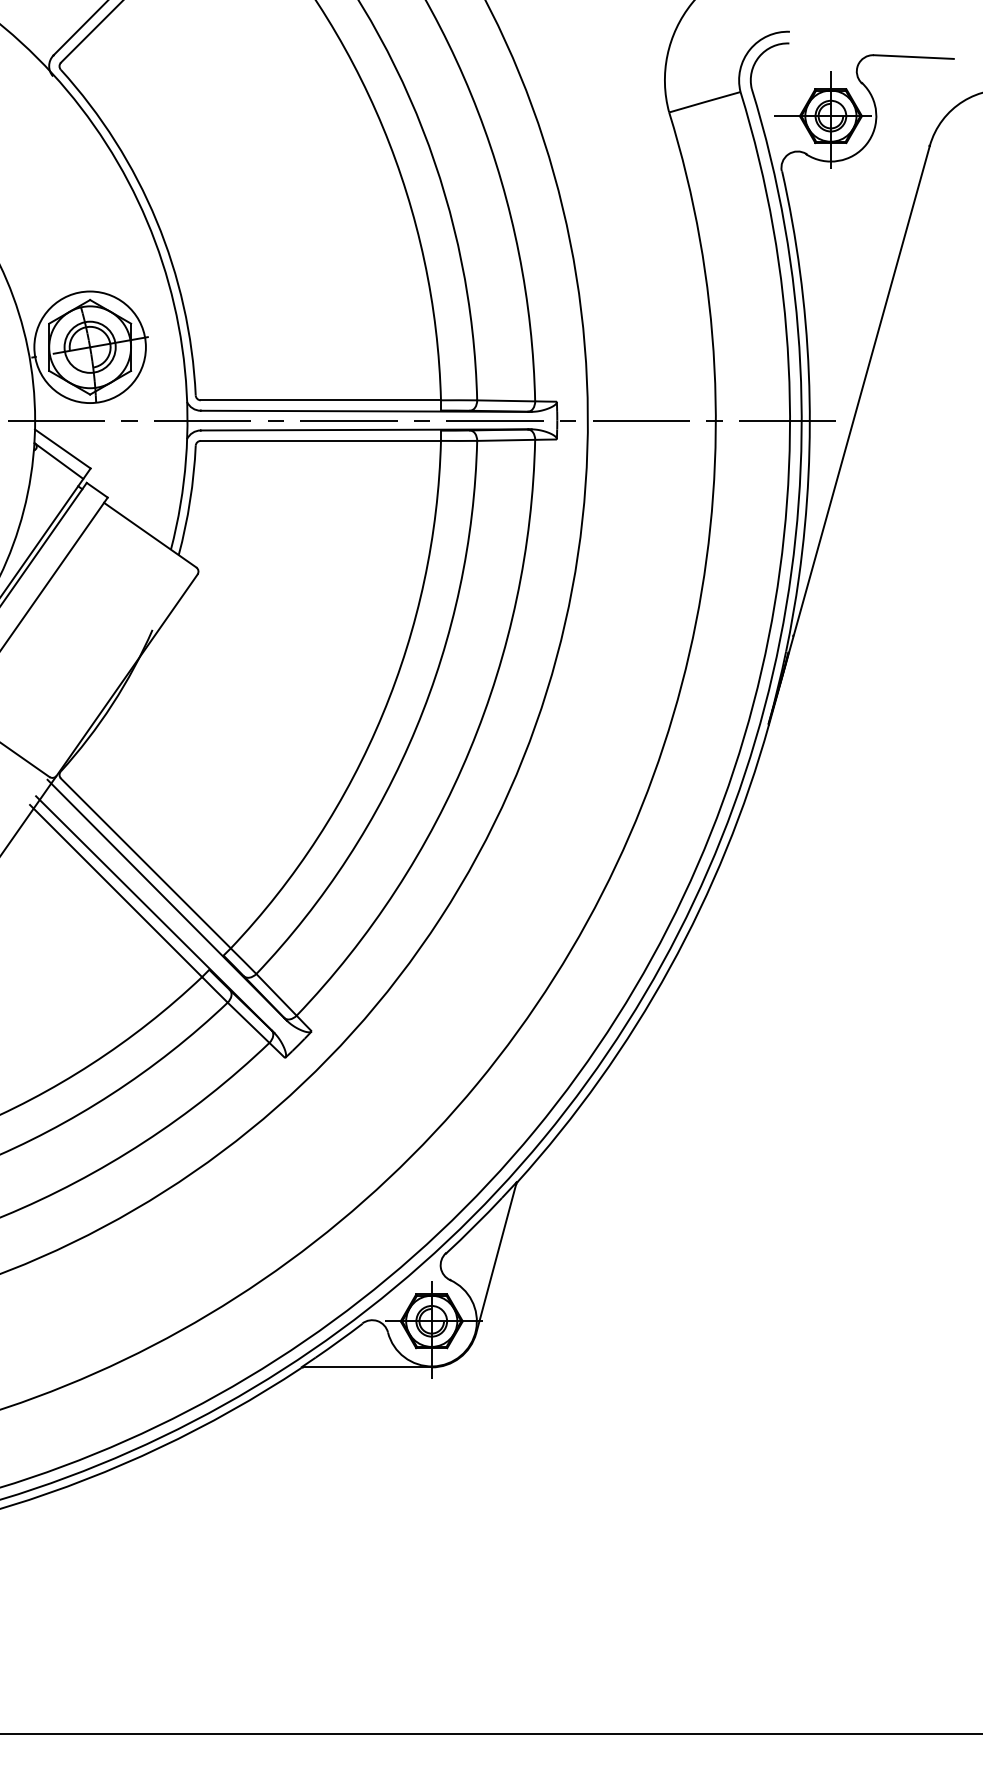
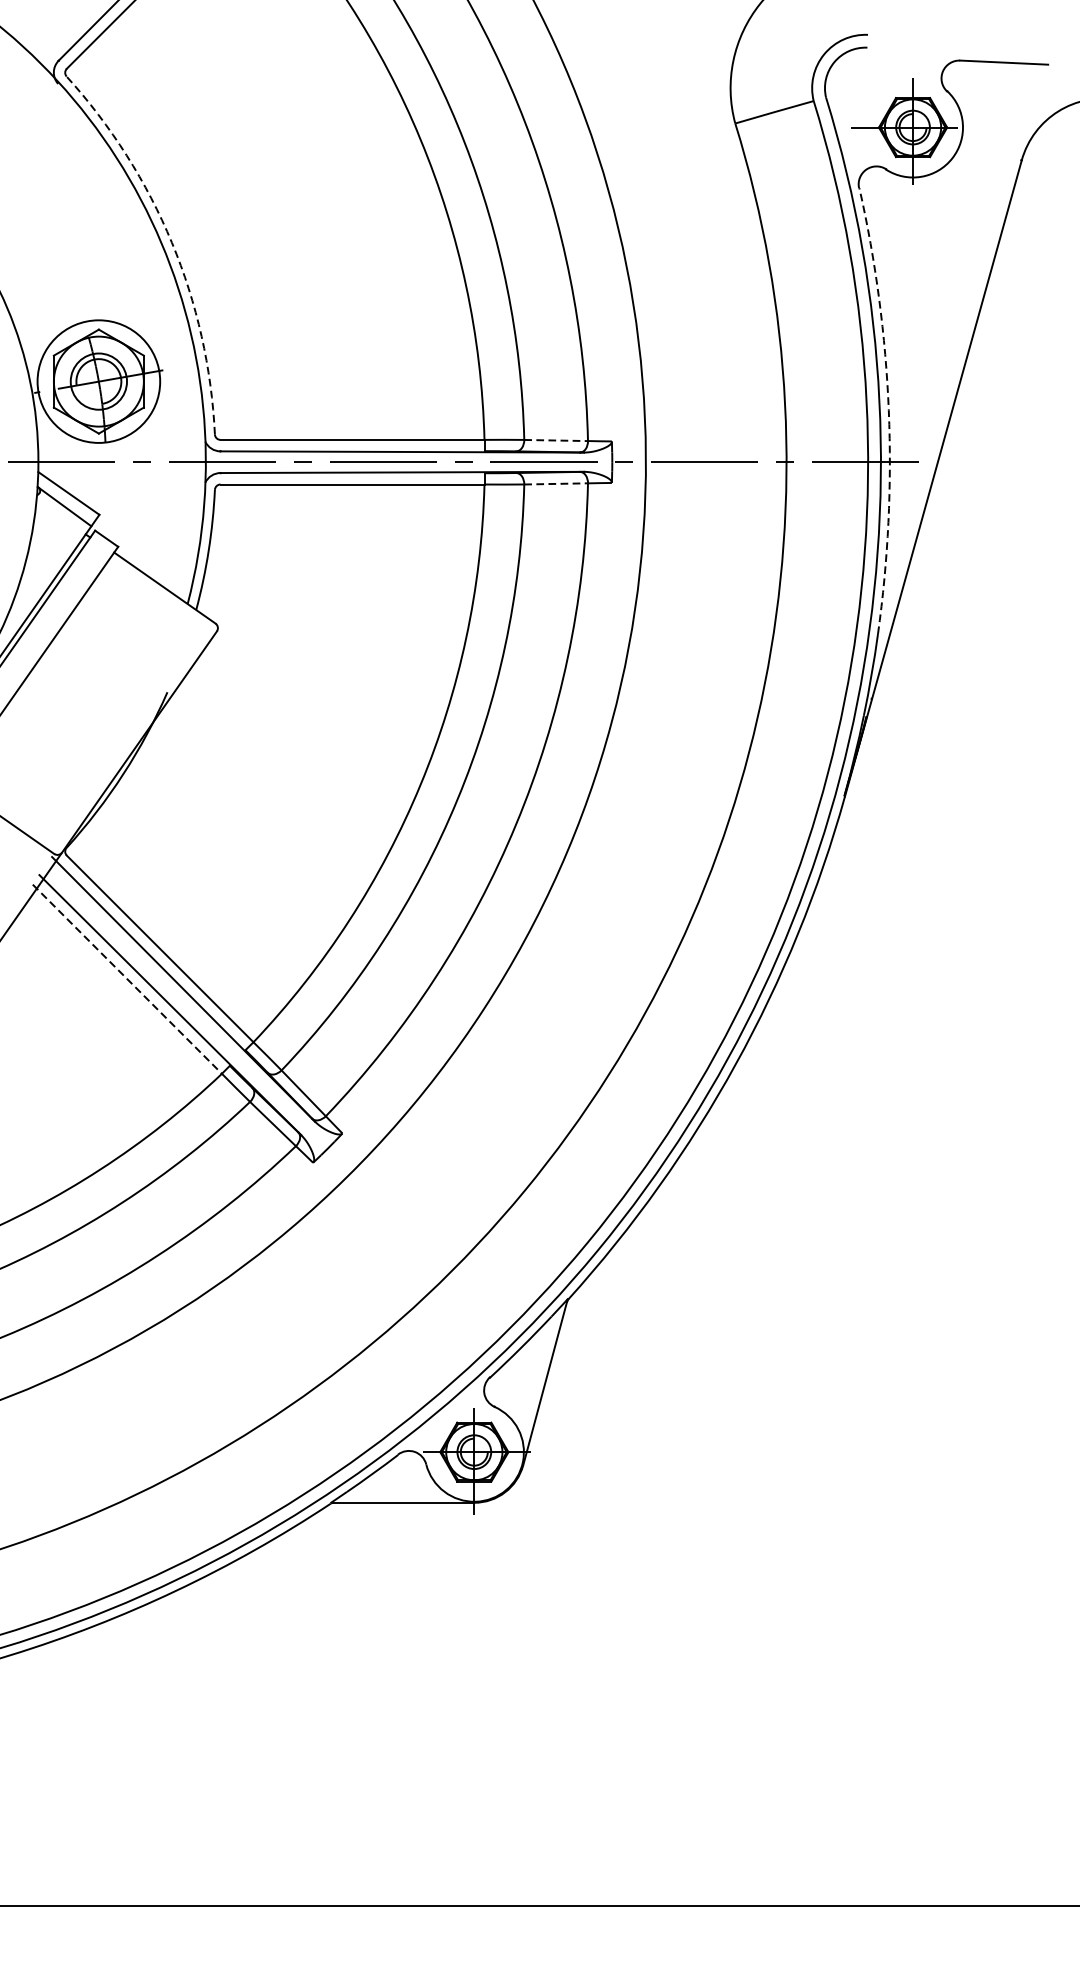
arc: (156, 220) -> (171, 242), solid -> dashed
arc: (808, 373) -> (888, 410), solid -> dashed
line: (506, 400) -> (556, 440), solid -> dashed
line: (506, 440) -> (556, 484), solid -> dashed
line: (116, 891) -> (127, 979), solid -> dashed

